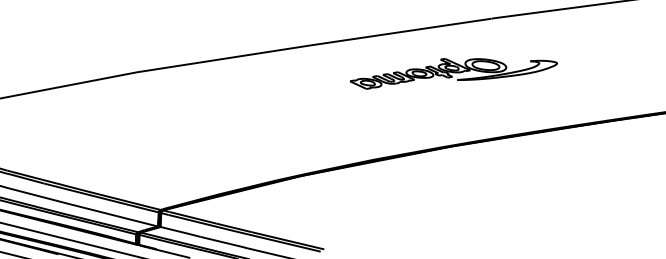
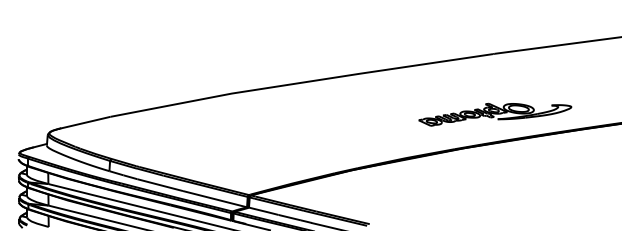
part: (454, 73) -> (495, 114), moved

